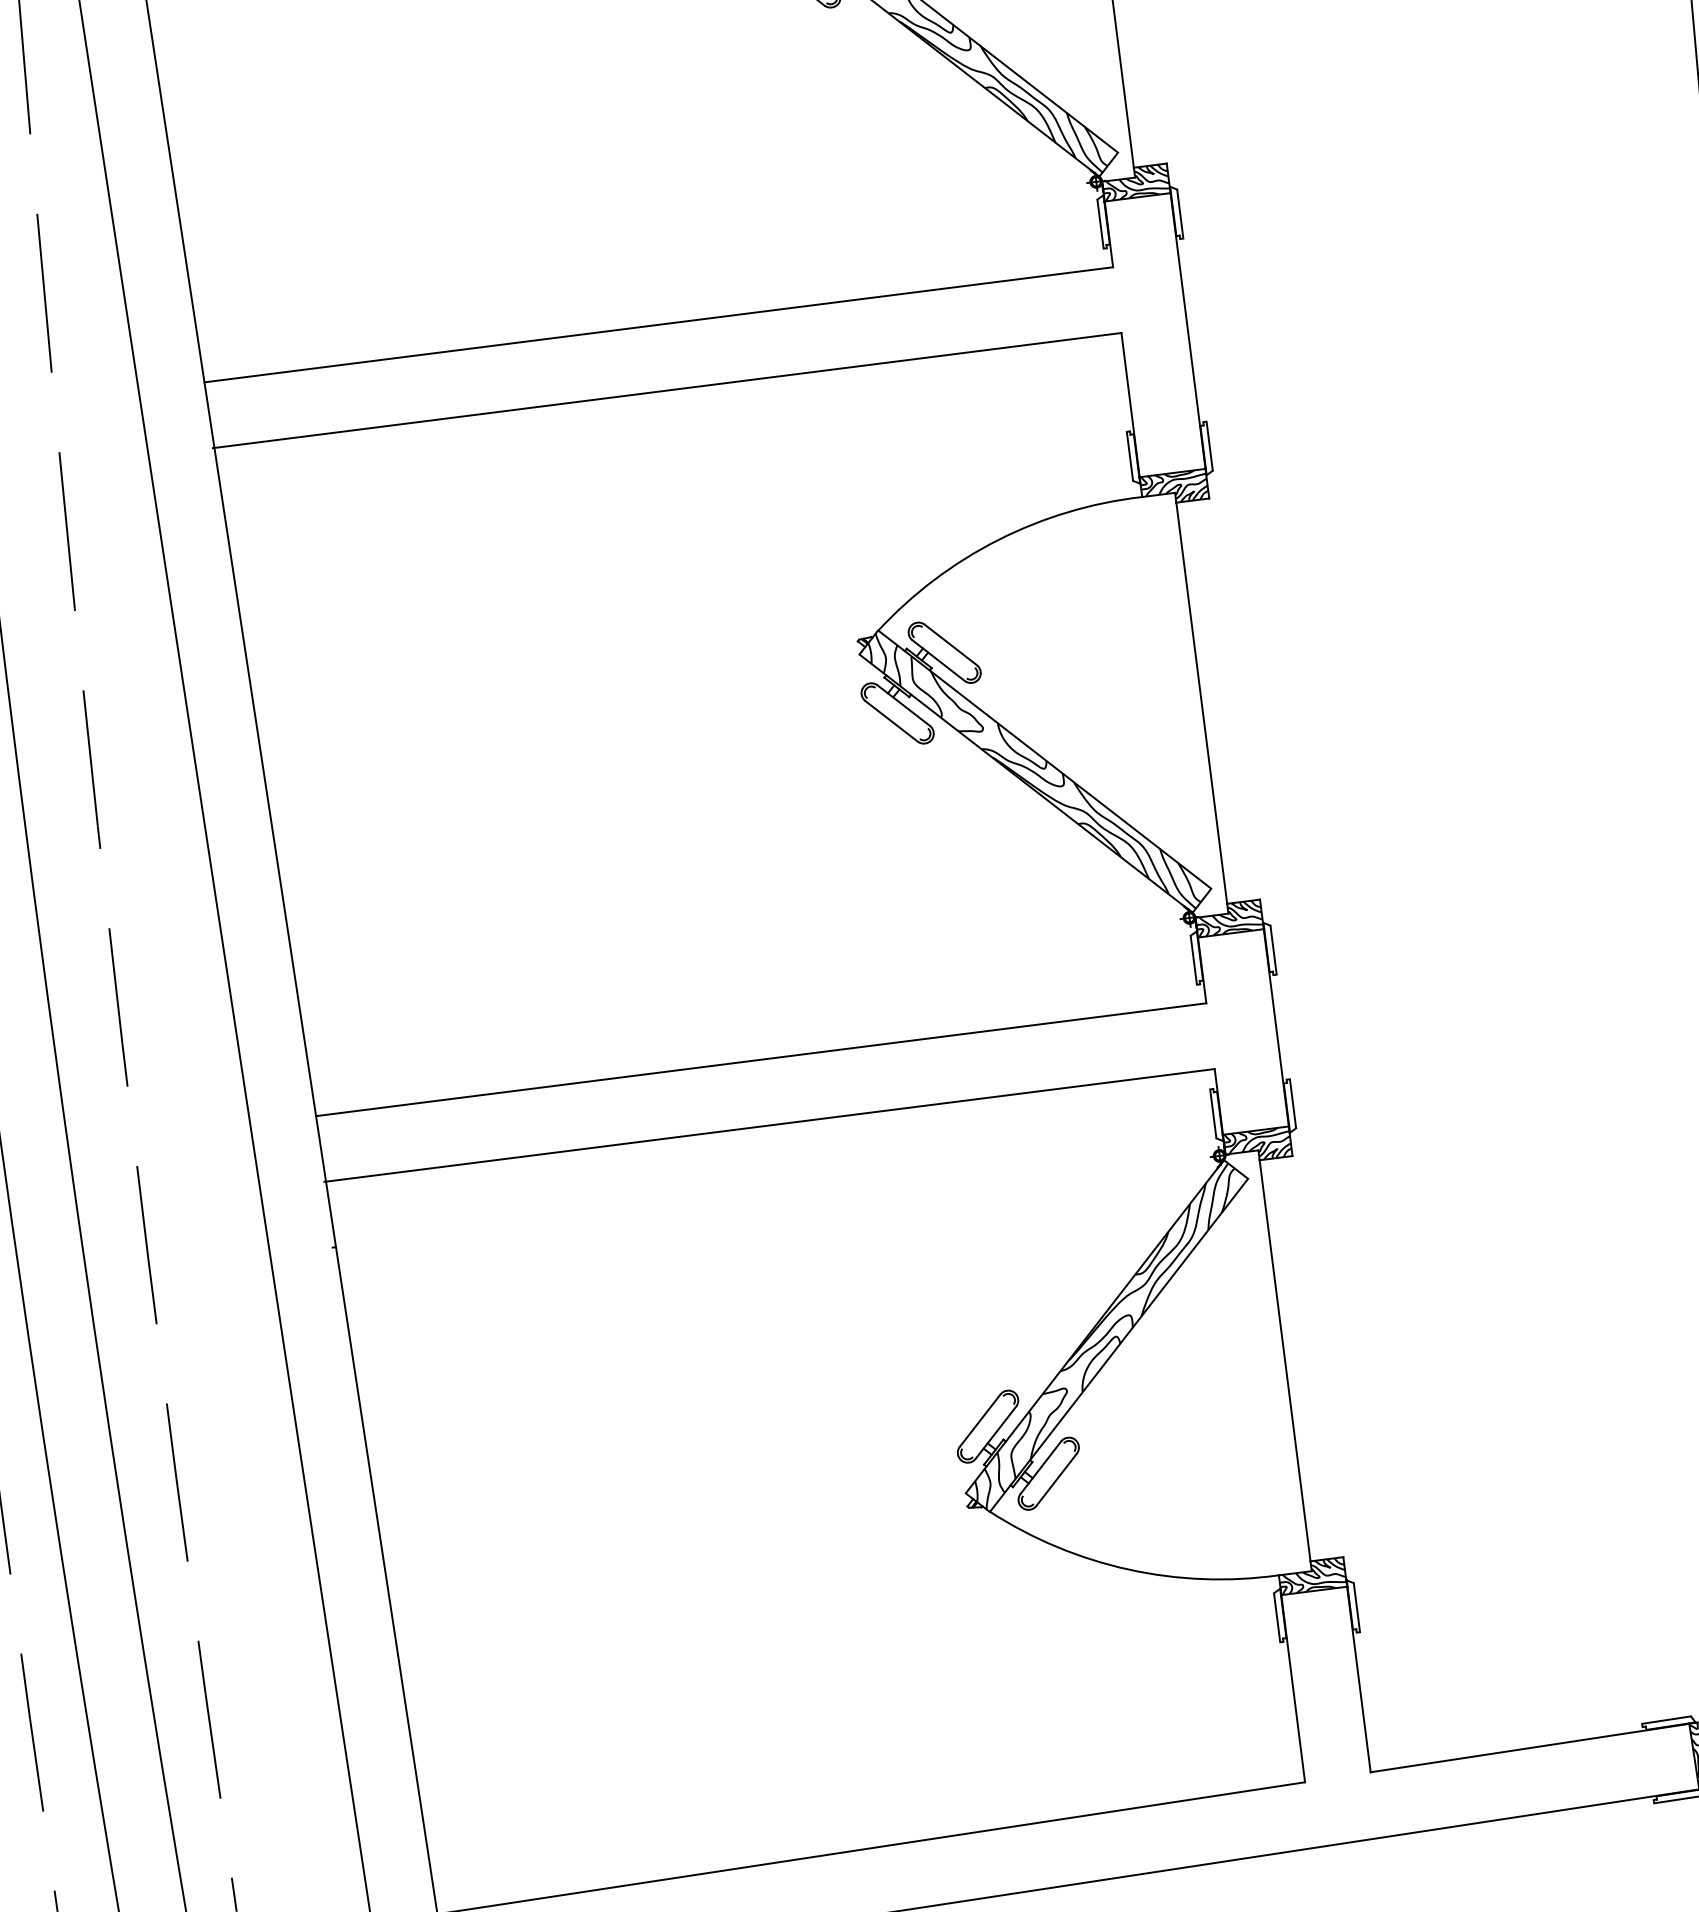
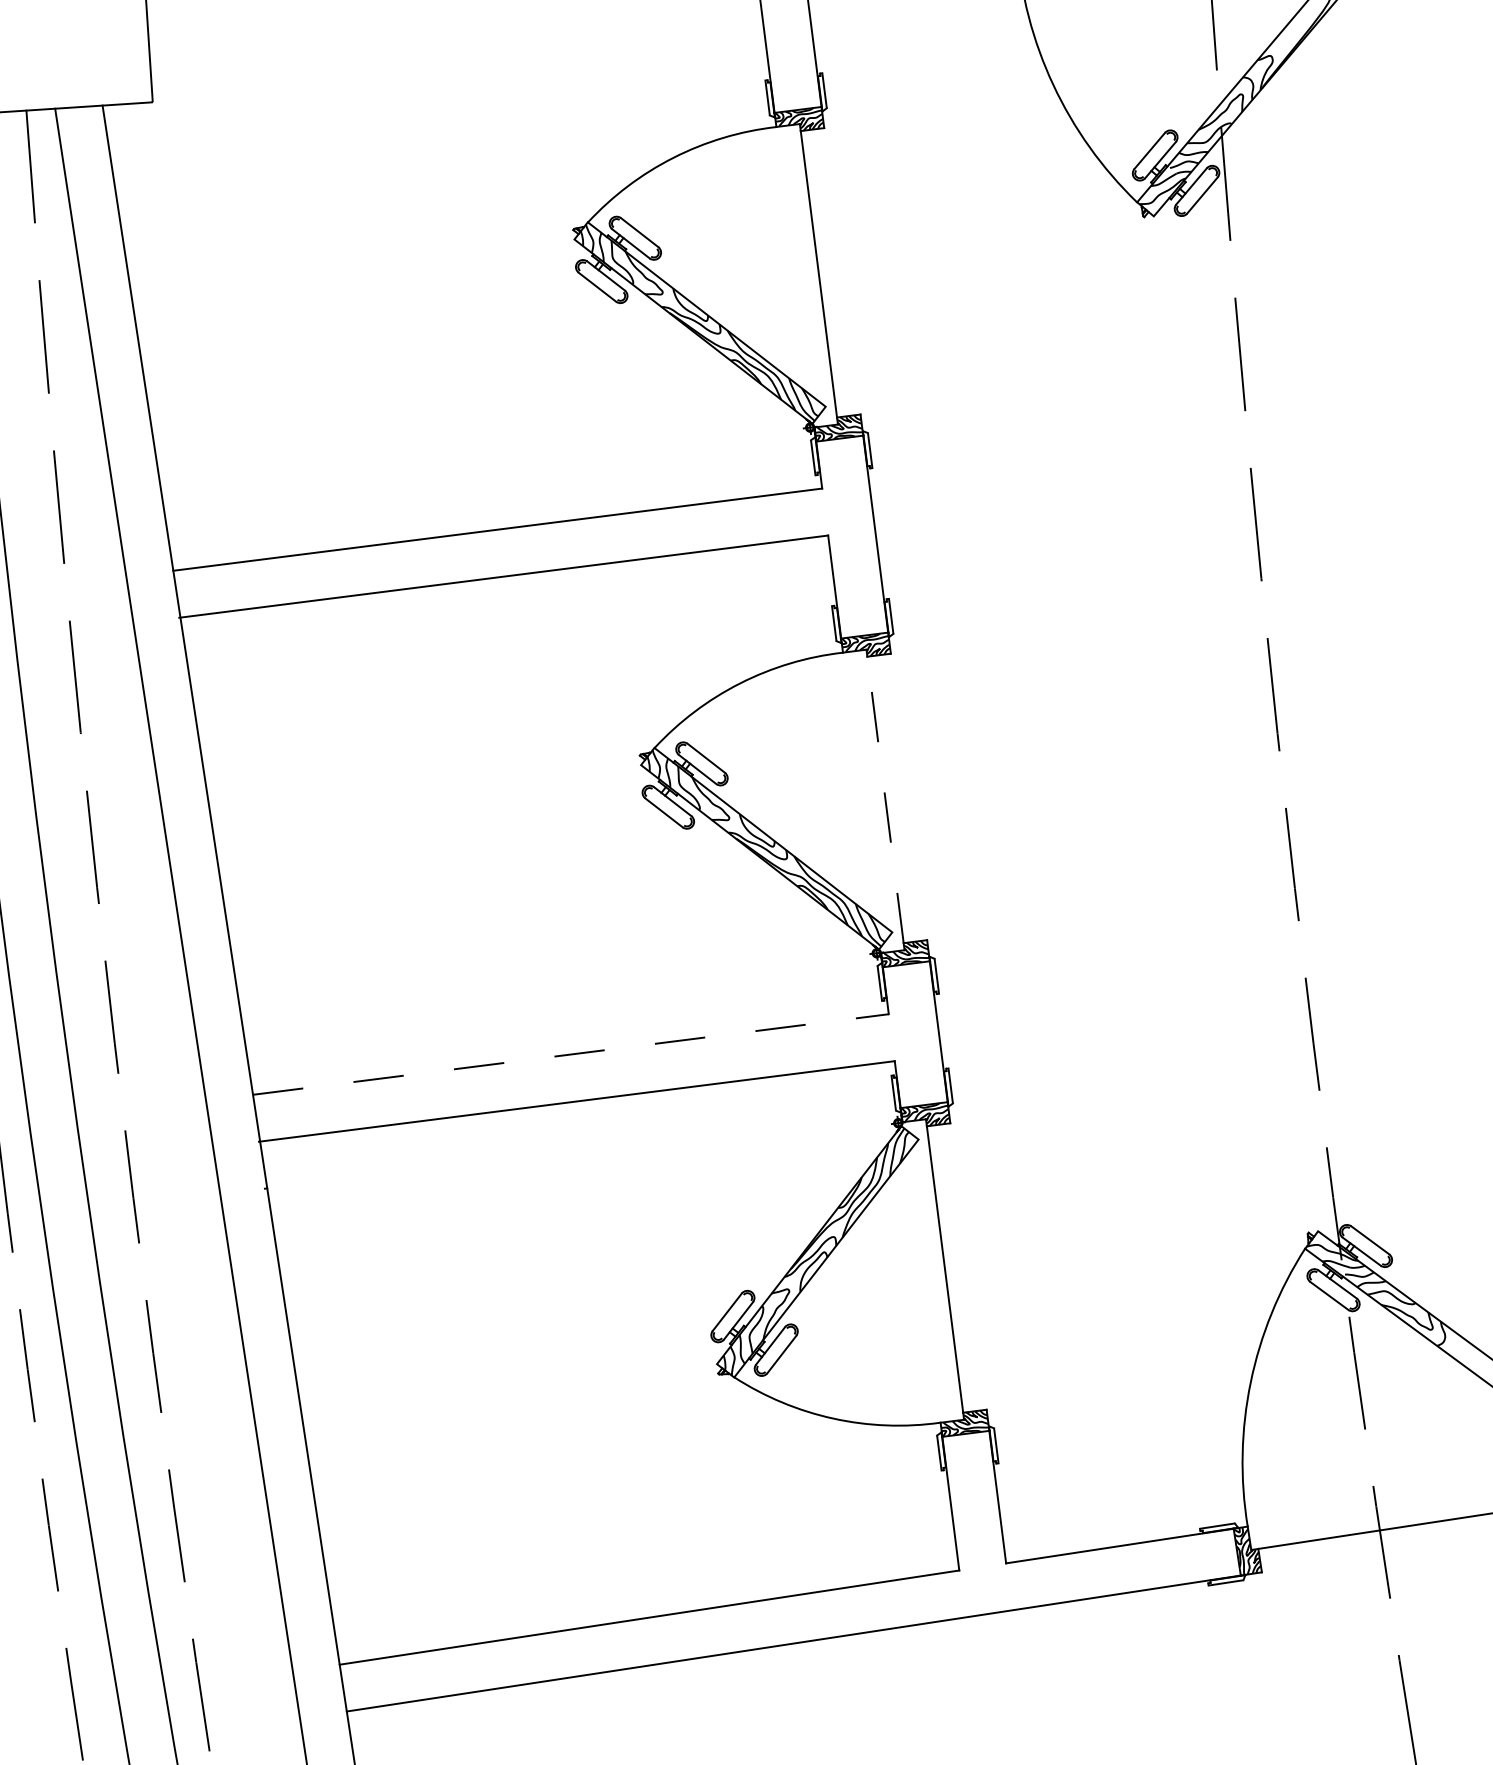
line: (1201, 702) -> (885, 799), solid -> dashed
line: (762, 1059) -> (571, 1054), solid -> dashed

